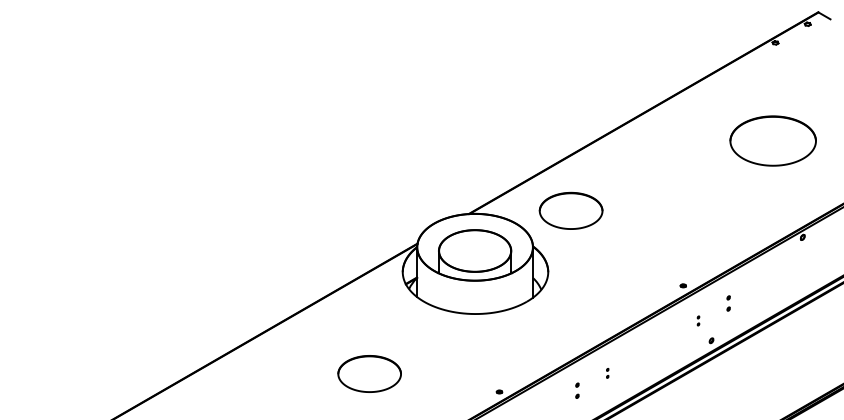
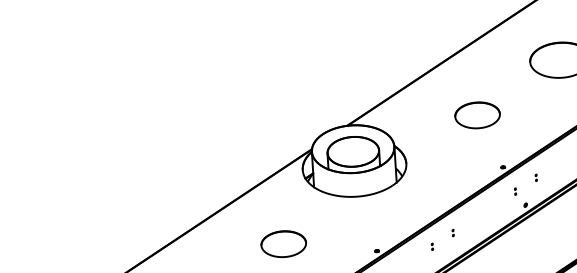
part: (570, 210) -> (477, 115), moved
part: (728, 303) -> (536, 177), size x0.62
part: (577, 390) -> (432, 246), size x0.62

